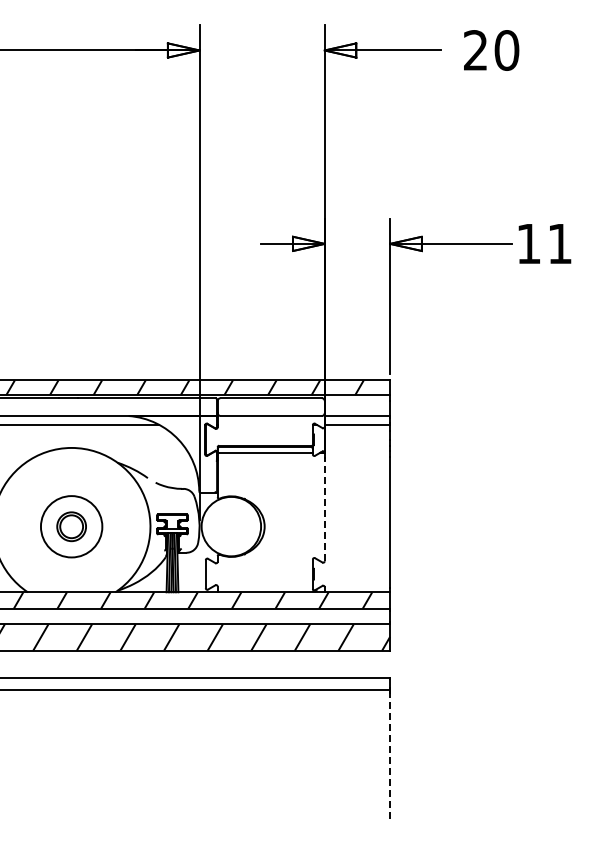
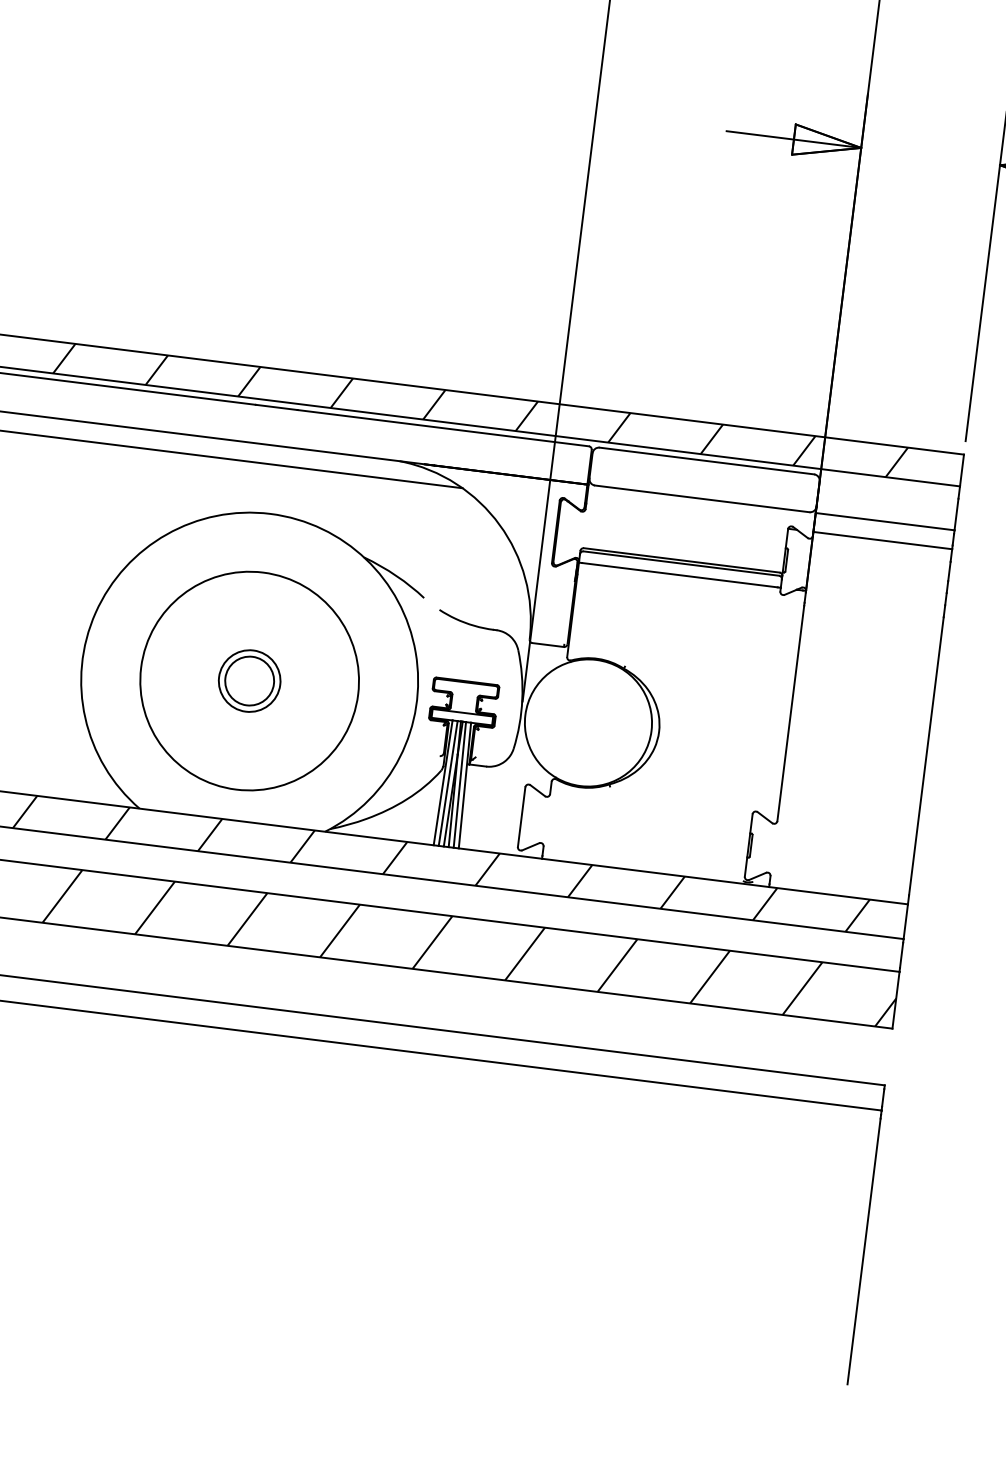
line: (324, 510) -> (790, 713), dashed -> solid
circle: (71, 526) -> (249, 680), size x1.67
line: (389, 756) -> (863, 1252), dashed -> solid

